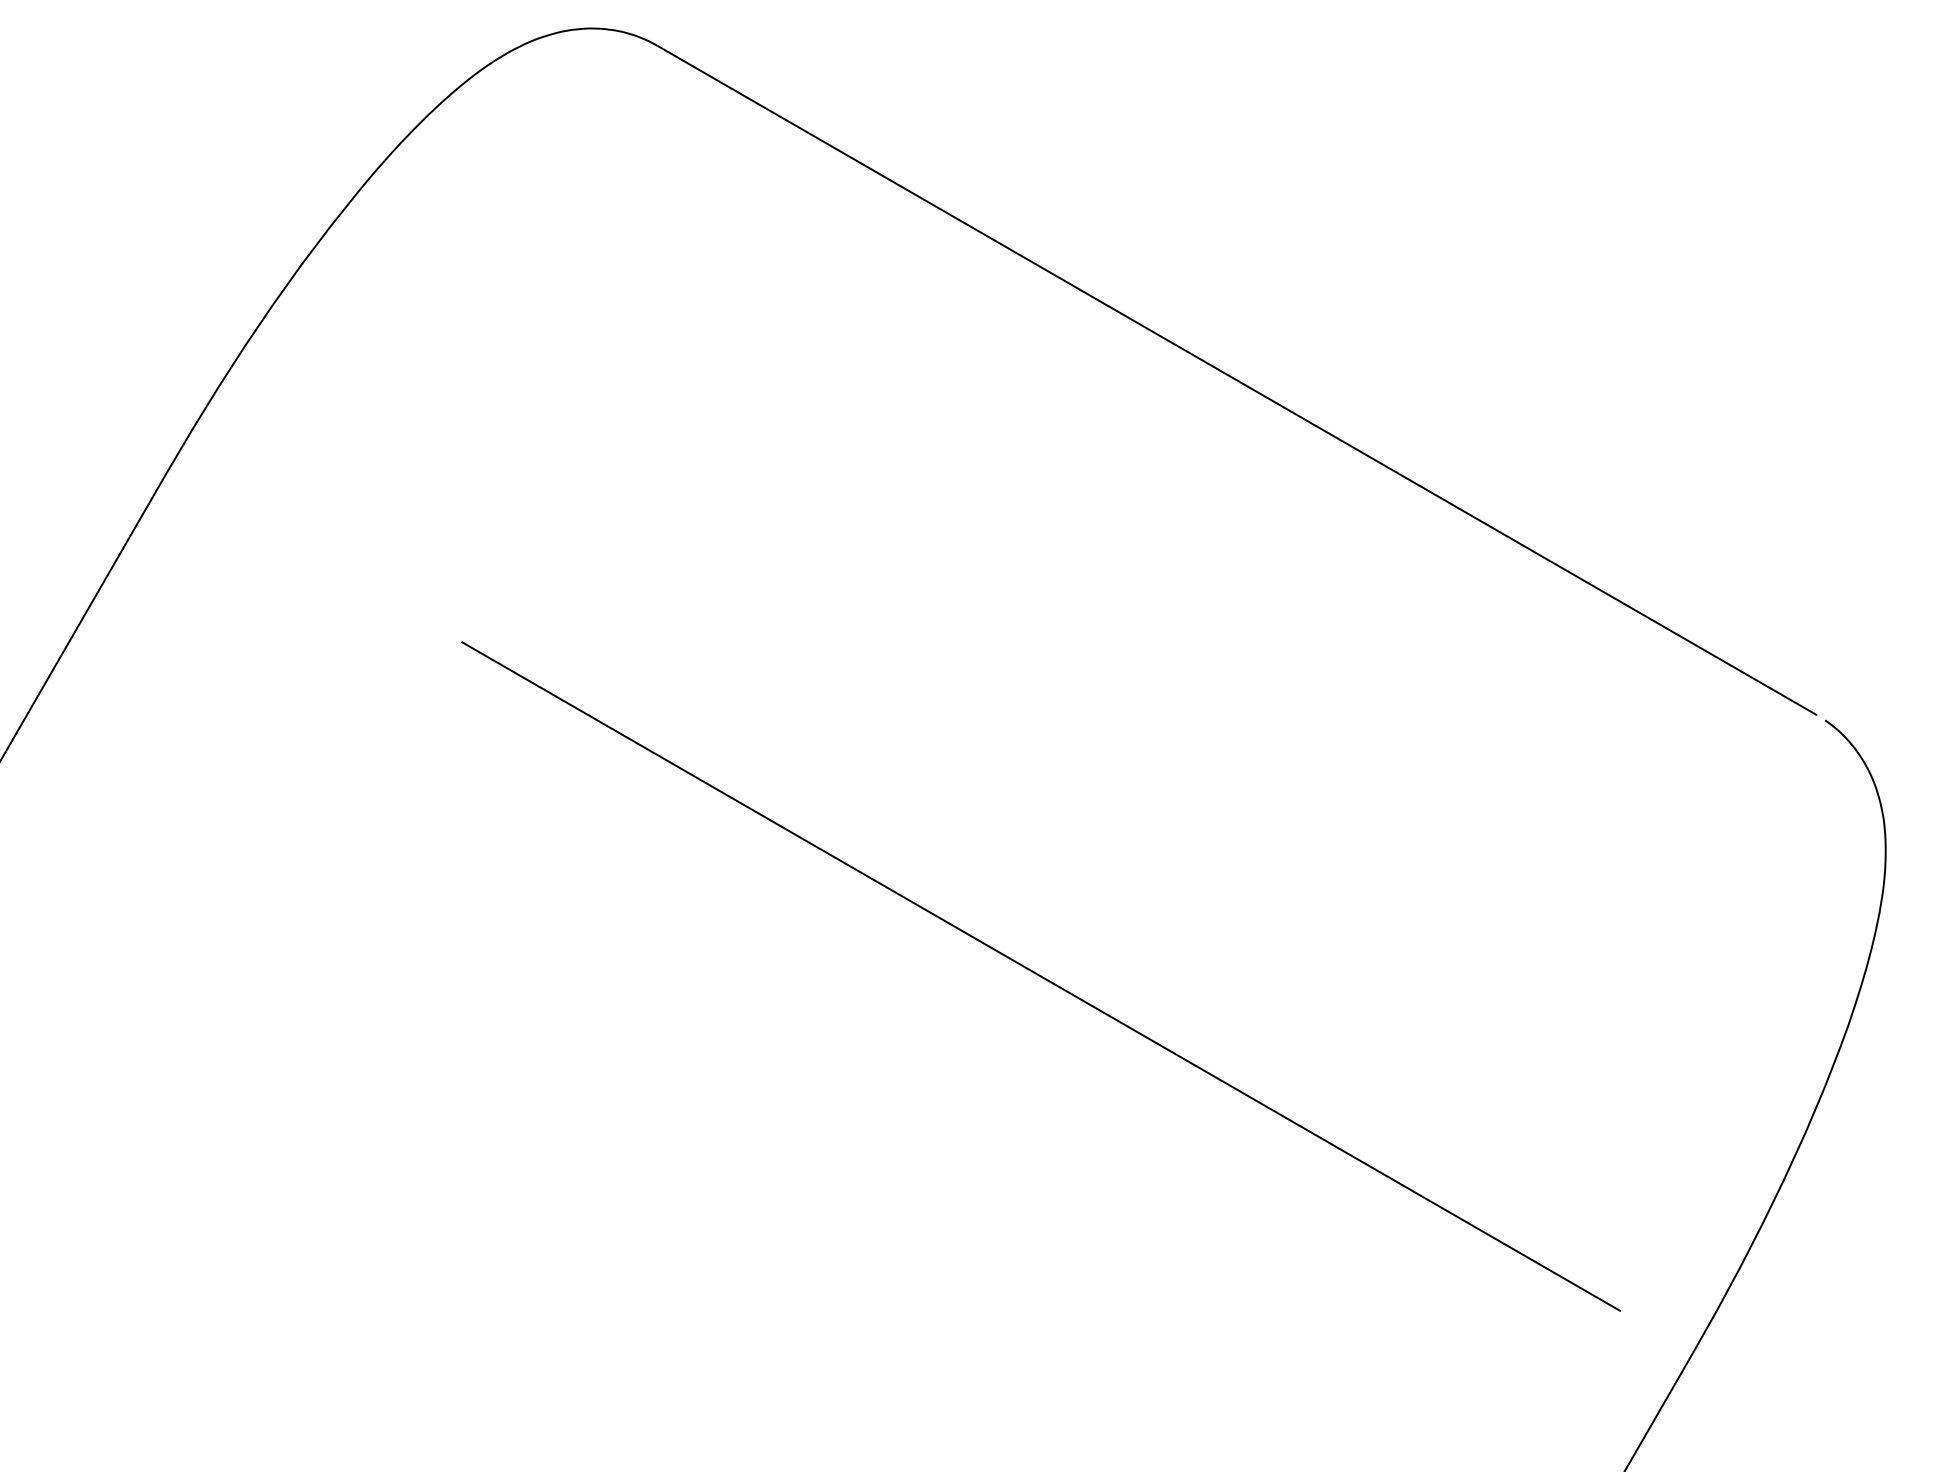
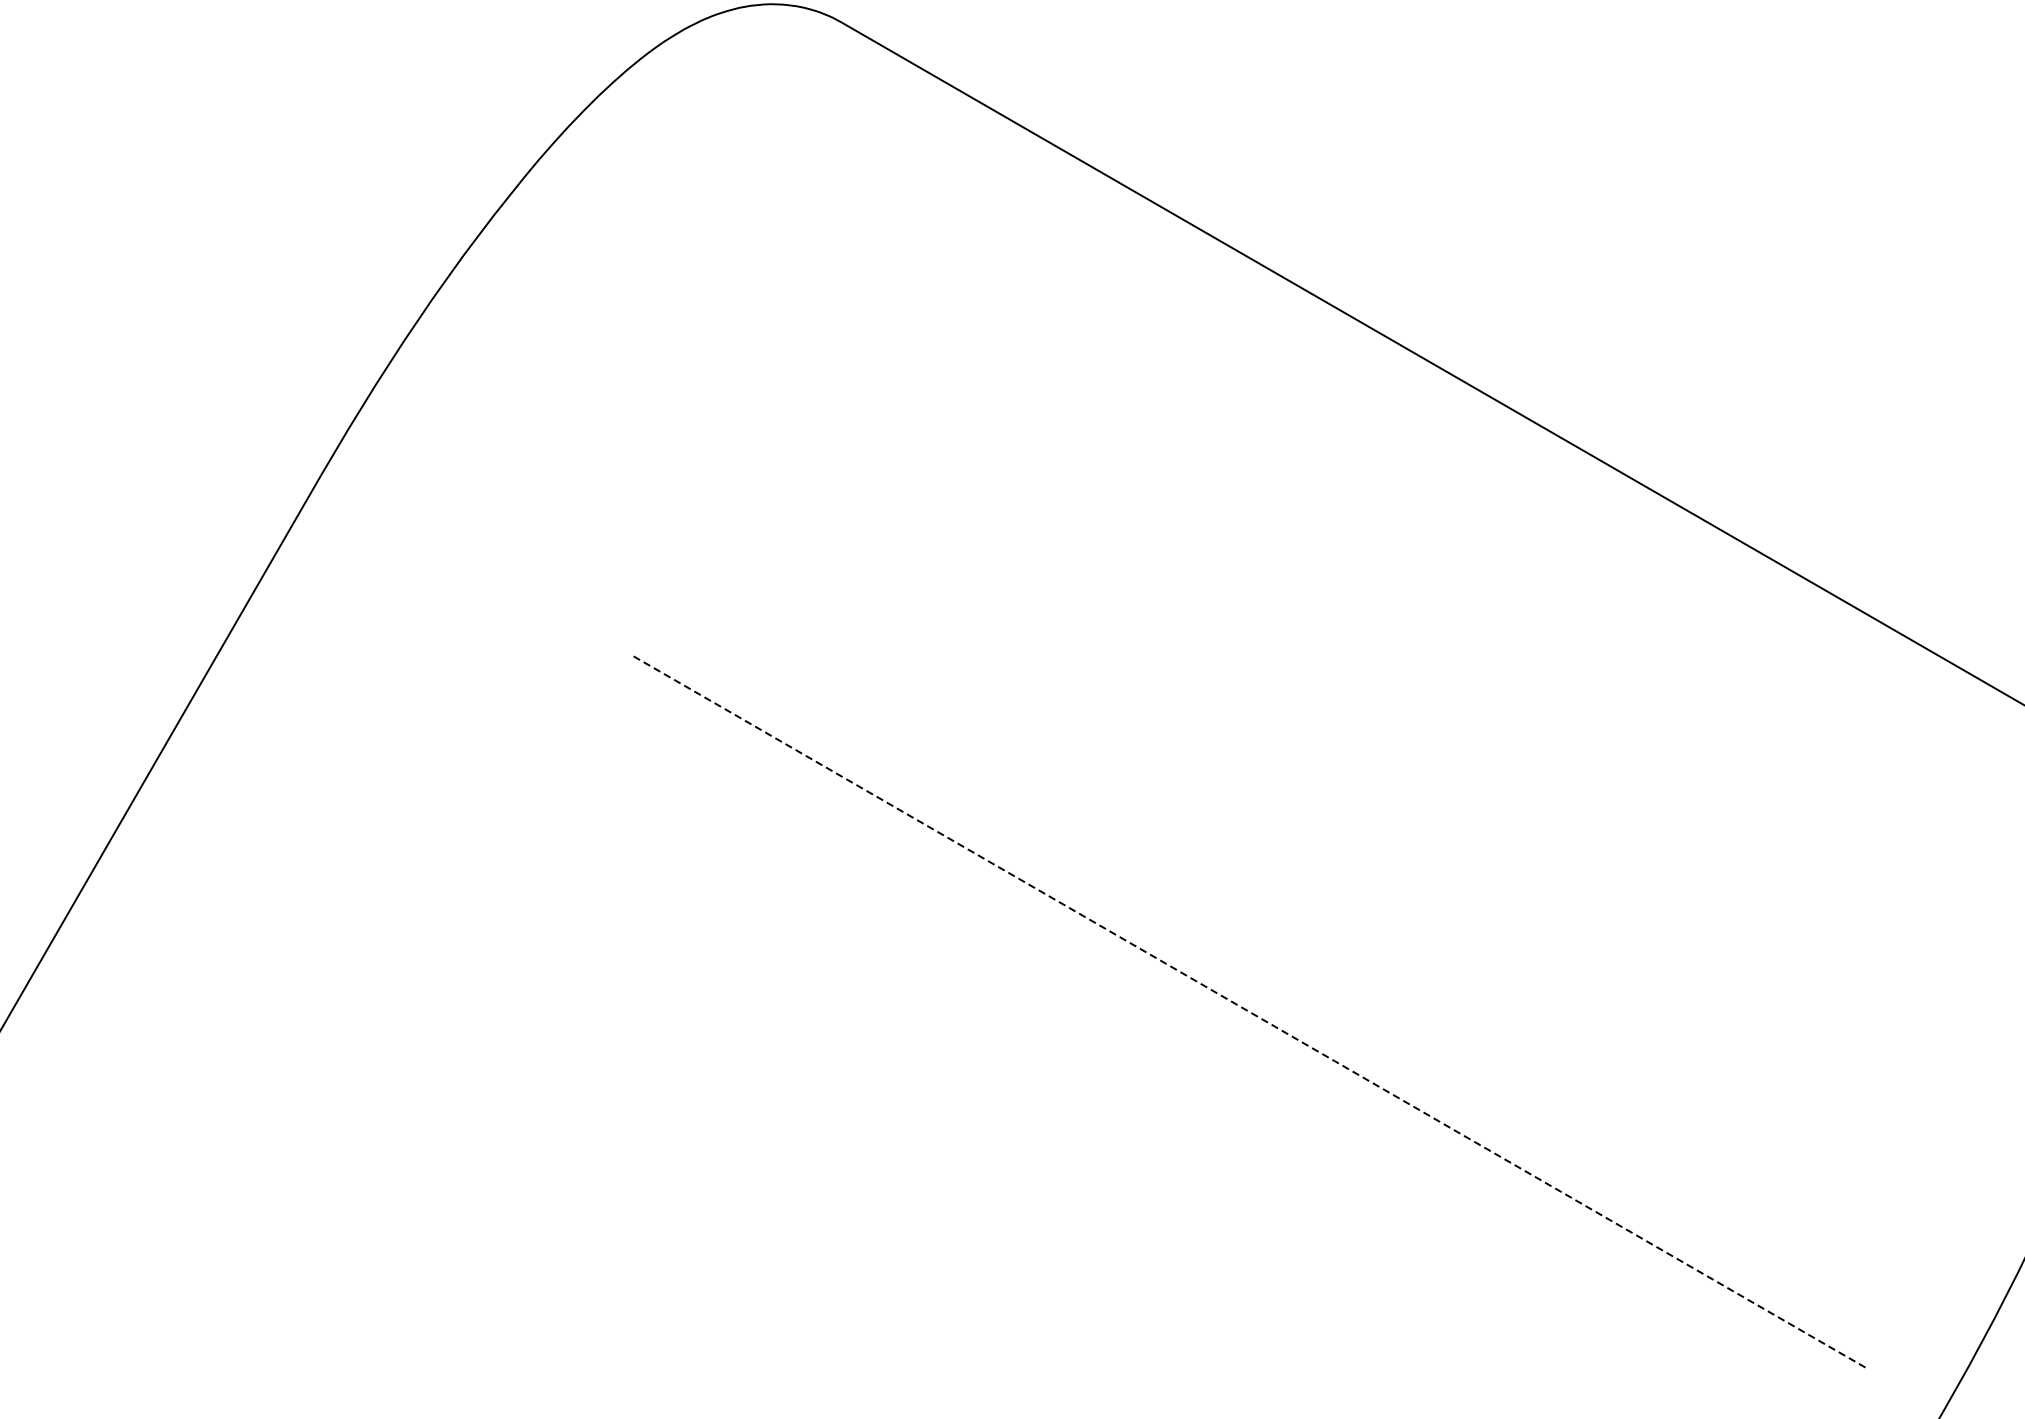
line: (1041, 976) -> (1250, 1012), solid -> dashed

